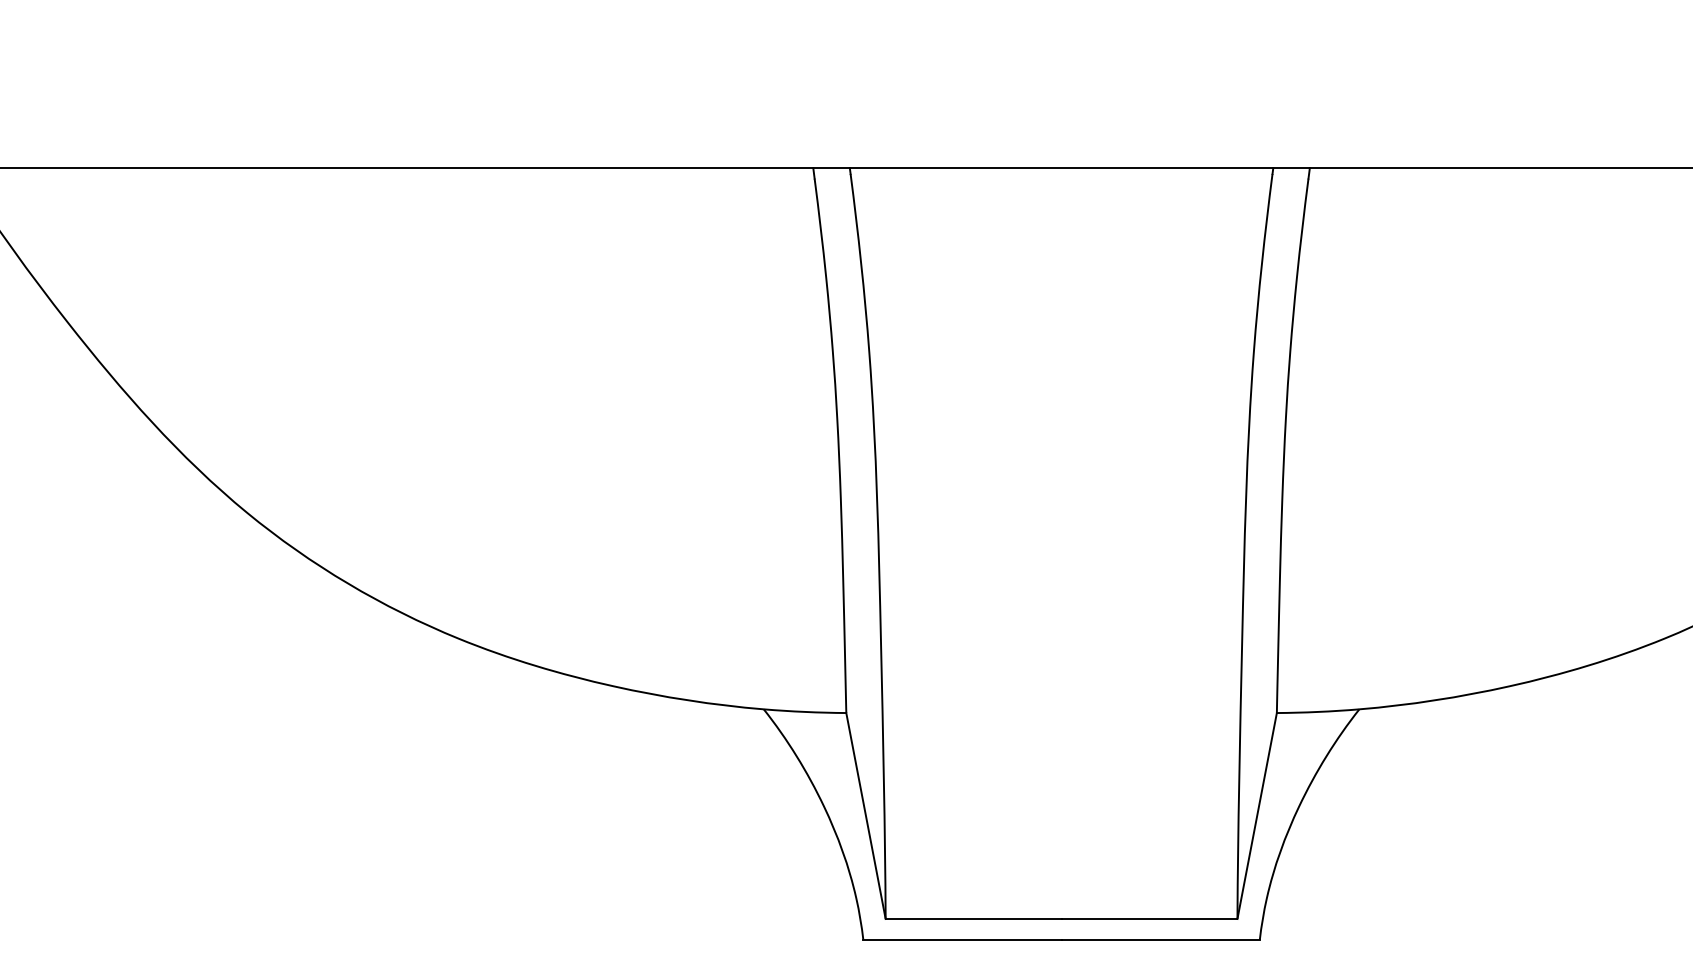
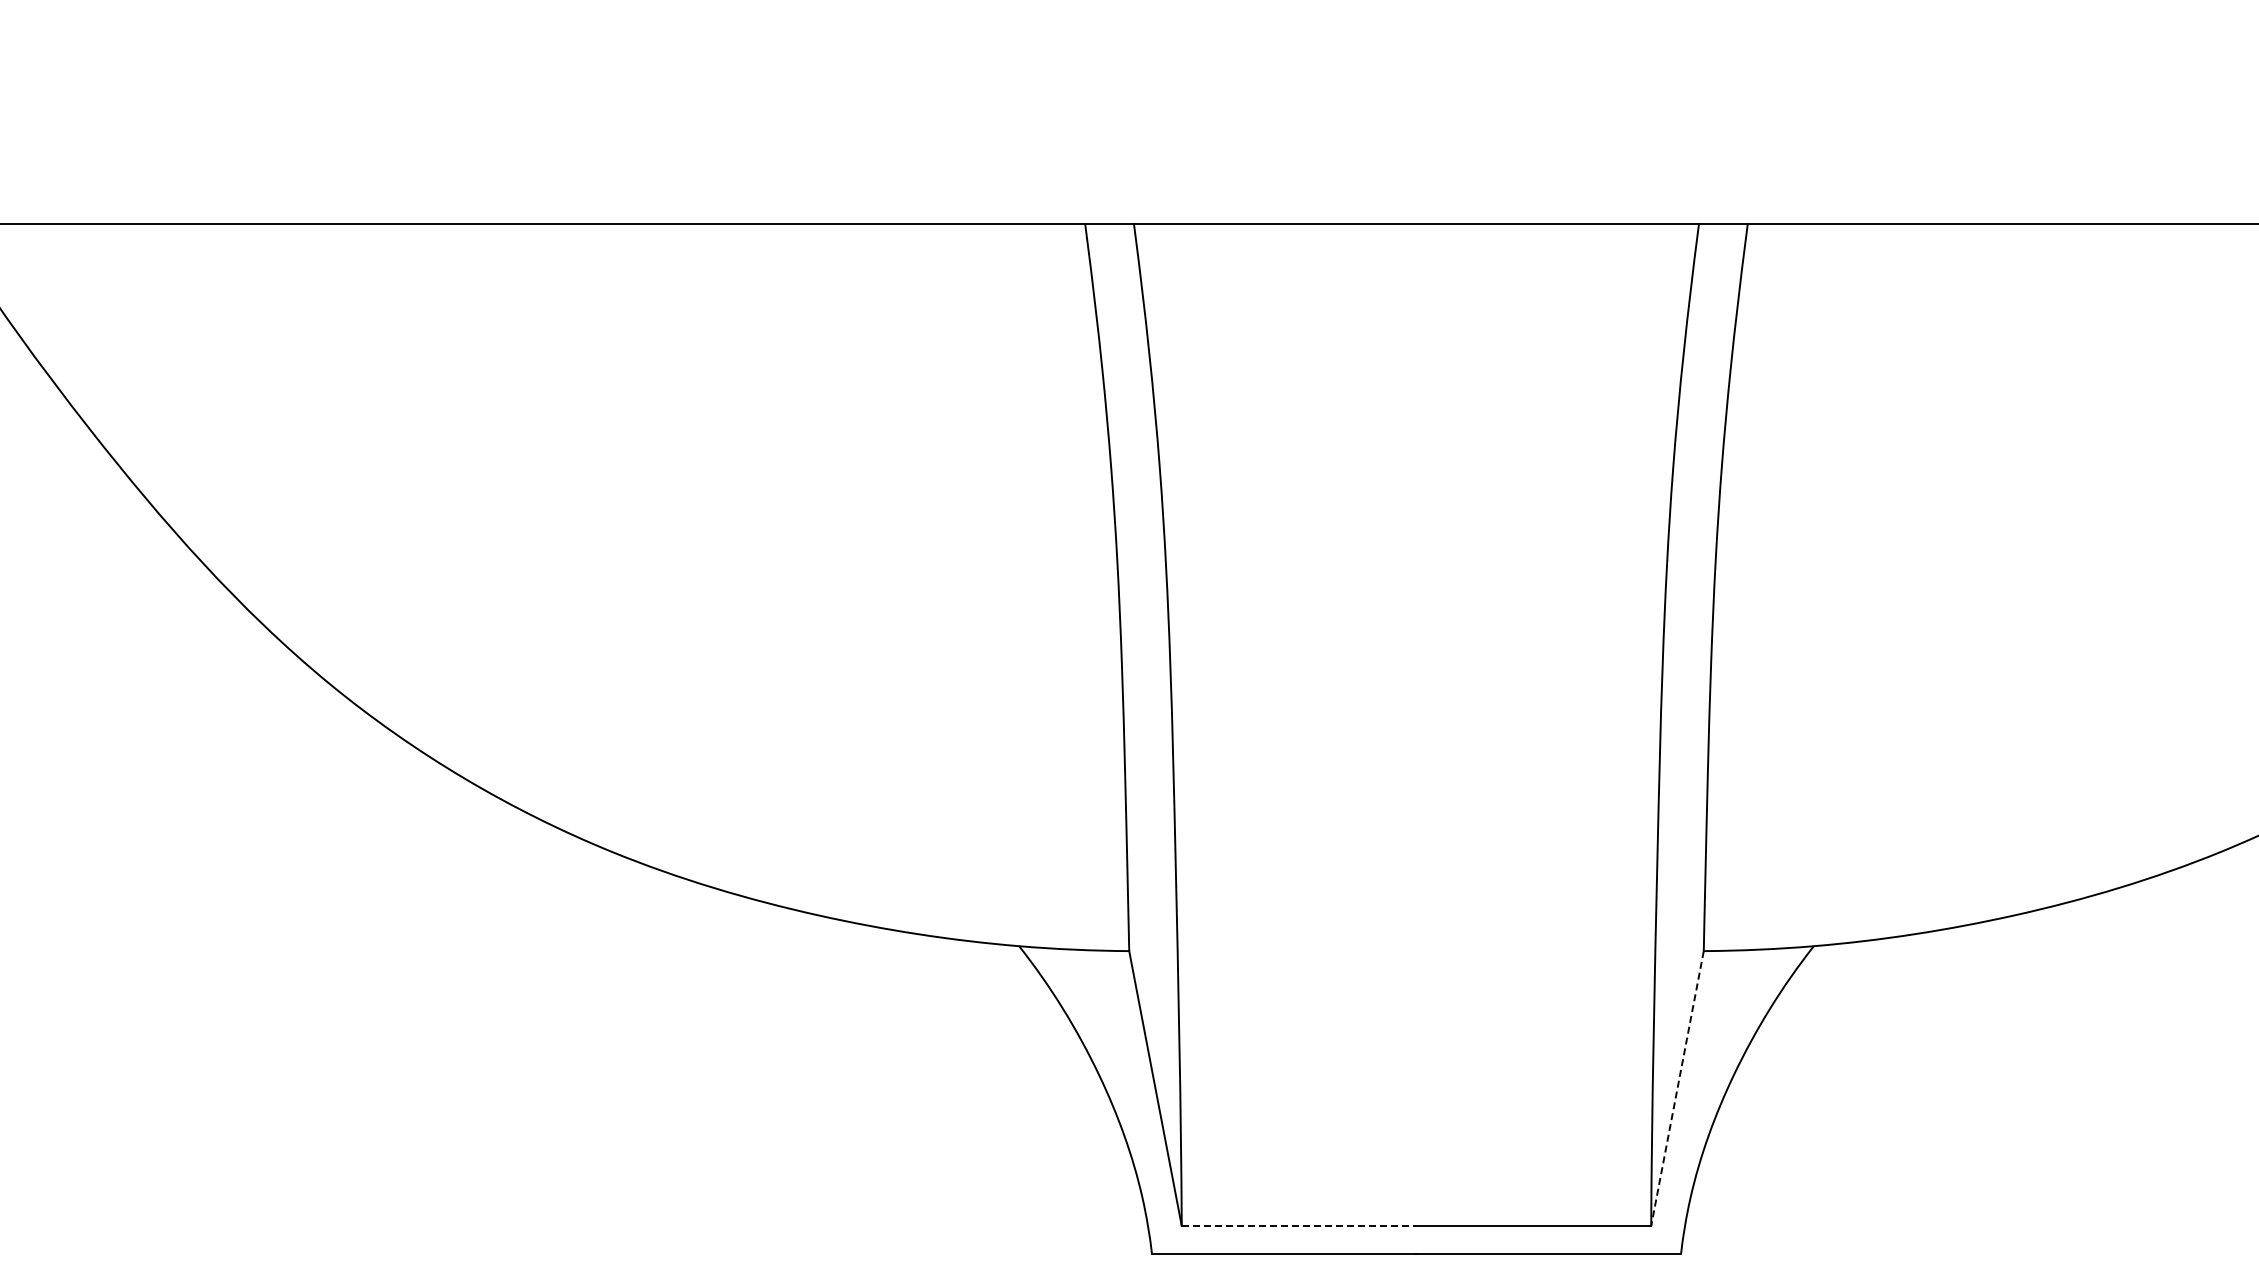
line: (1257, 815) -> (1677, 1088), solid -> dashed
line: (973, 918) -> (1299, 1225), solid -> dashed

